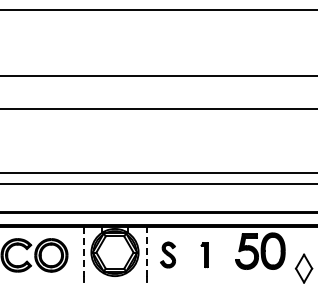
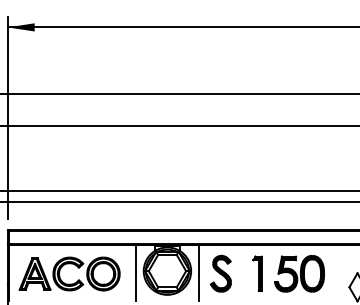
part: (260, 250) -> (299, 273), moved
line: (146, 251) -> (199, 270), dashed -> solid
line: (83, 252) -> (135, 271), dashed -> solid
part: (167, 254) -> (220, 273), size x1.43
part: (204, 254) -> (257, 273), size x1.43

